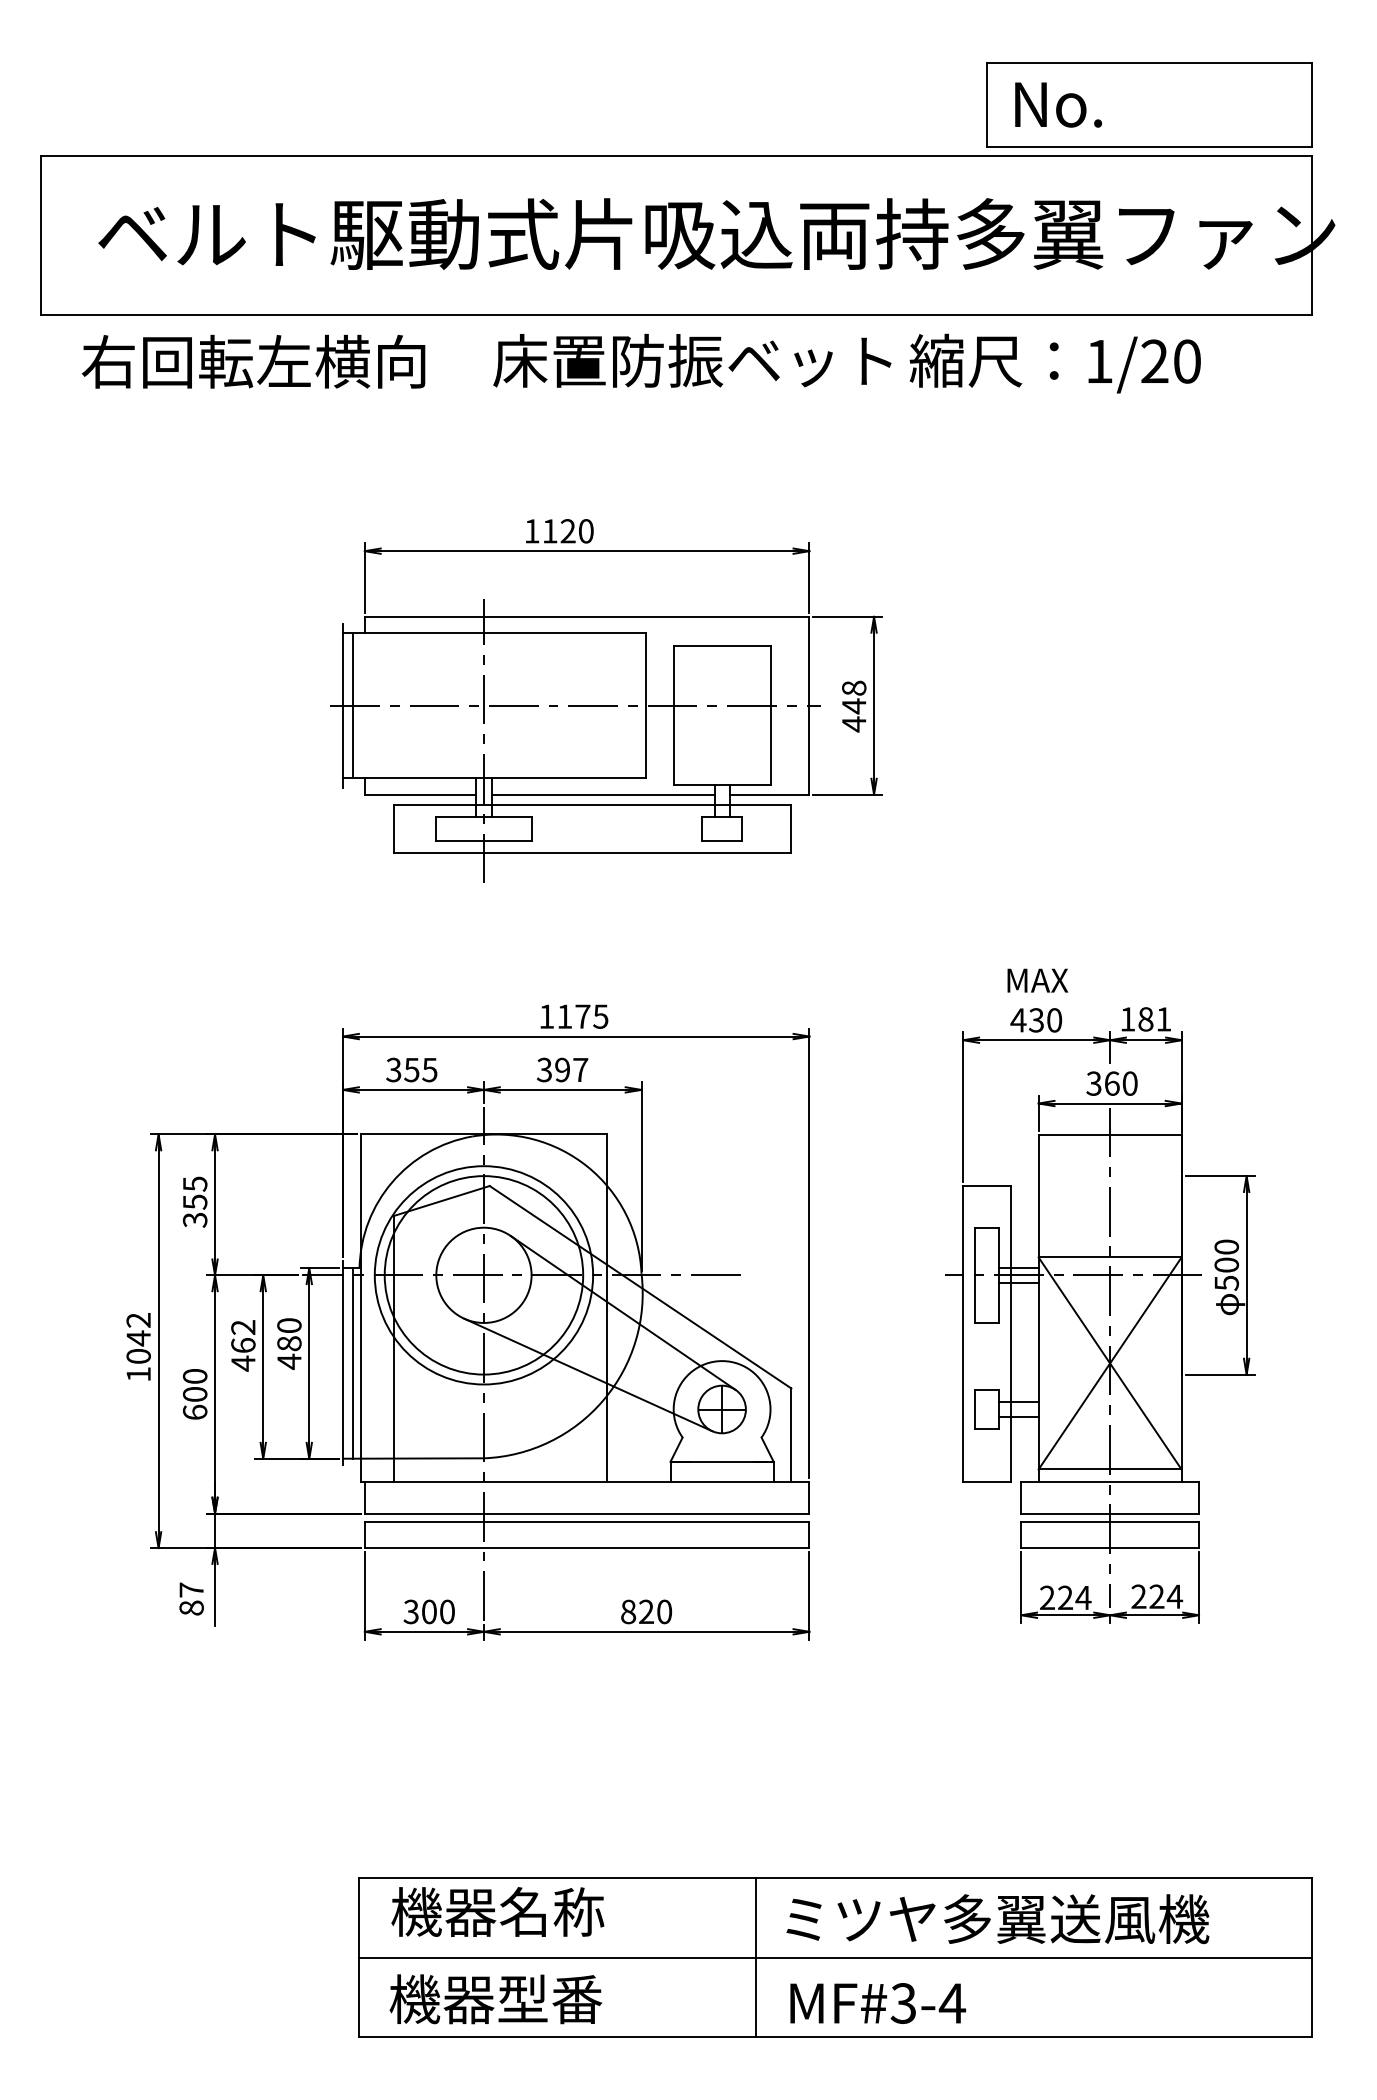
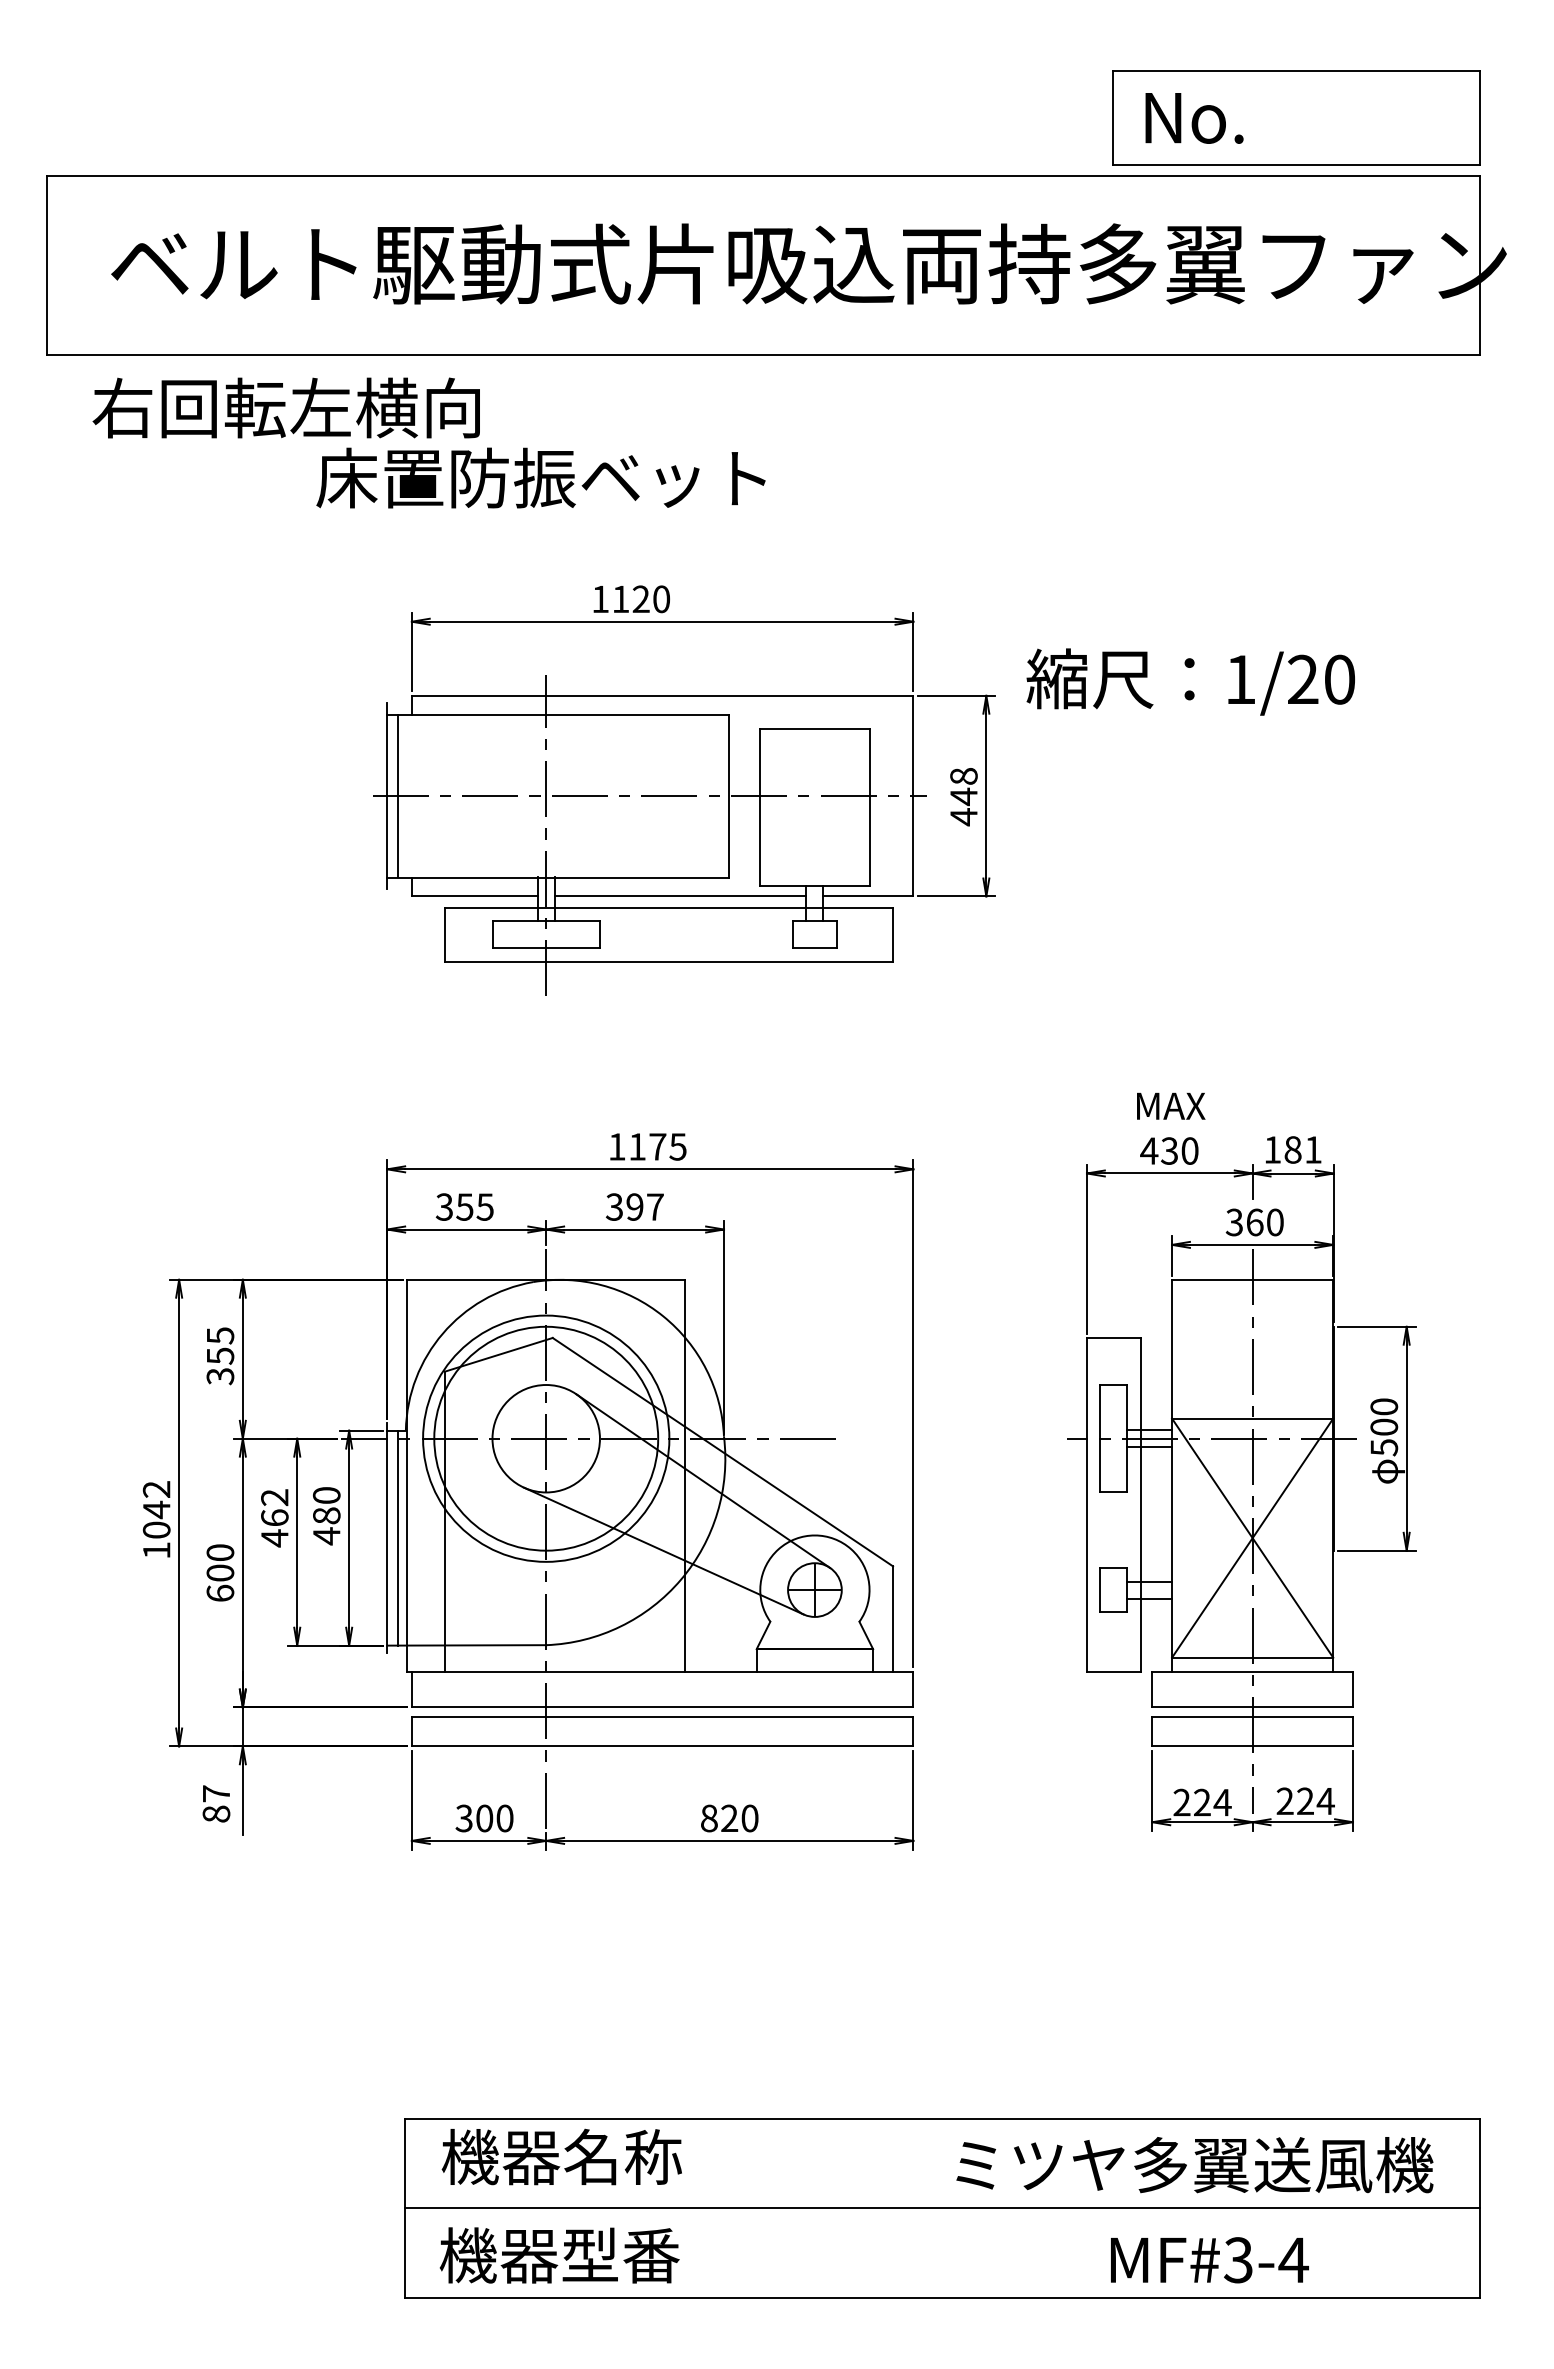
text: (692, 360) -> (541, 477), moved
text: (1054, 363) -> (1189, 681), moved
text: (997, 1919) -> (1194, 2165), moved
line: (755, 1957) -> (852, 2208), removed
text: (878, 2003) -> (1210, 2260), moved

